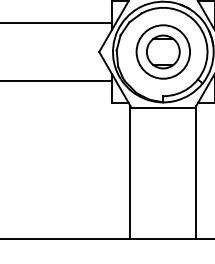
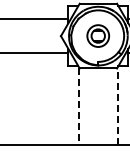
part: (161, 50) -> (97, 35), size x0.7
line: (130, 172) -> (79, 106), solid -> dashed
line: (196, 172) -> (117, 106), solid -> dashed

